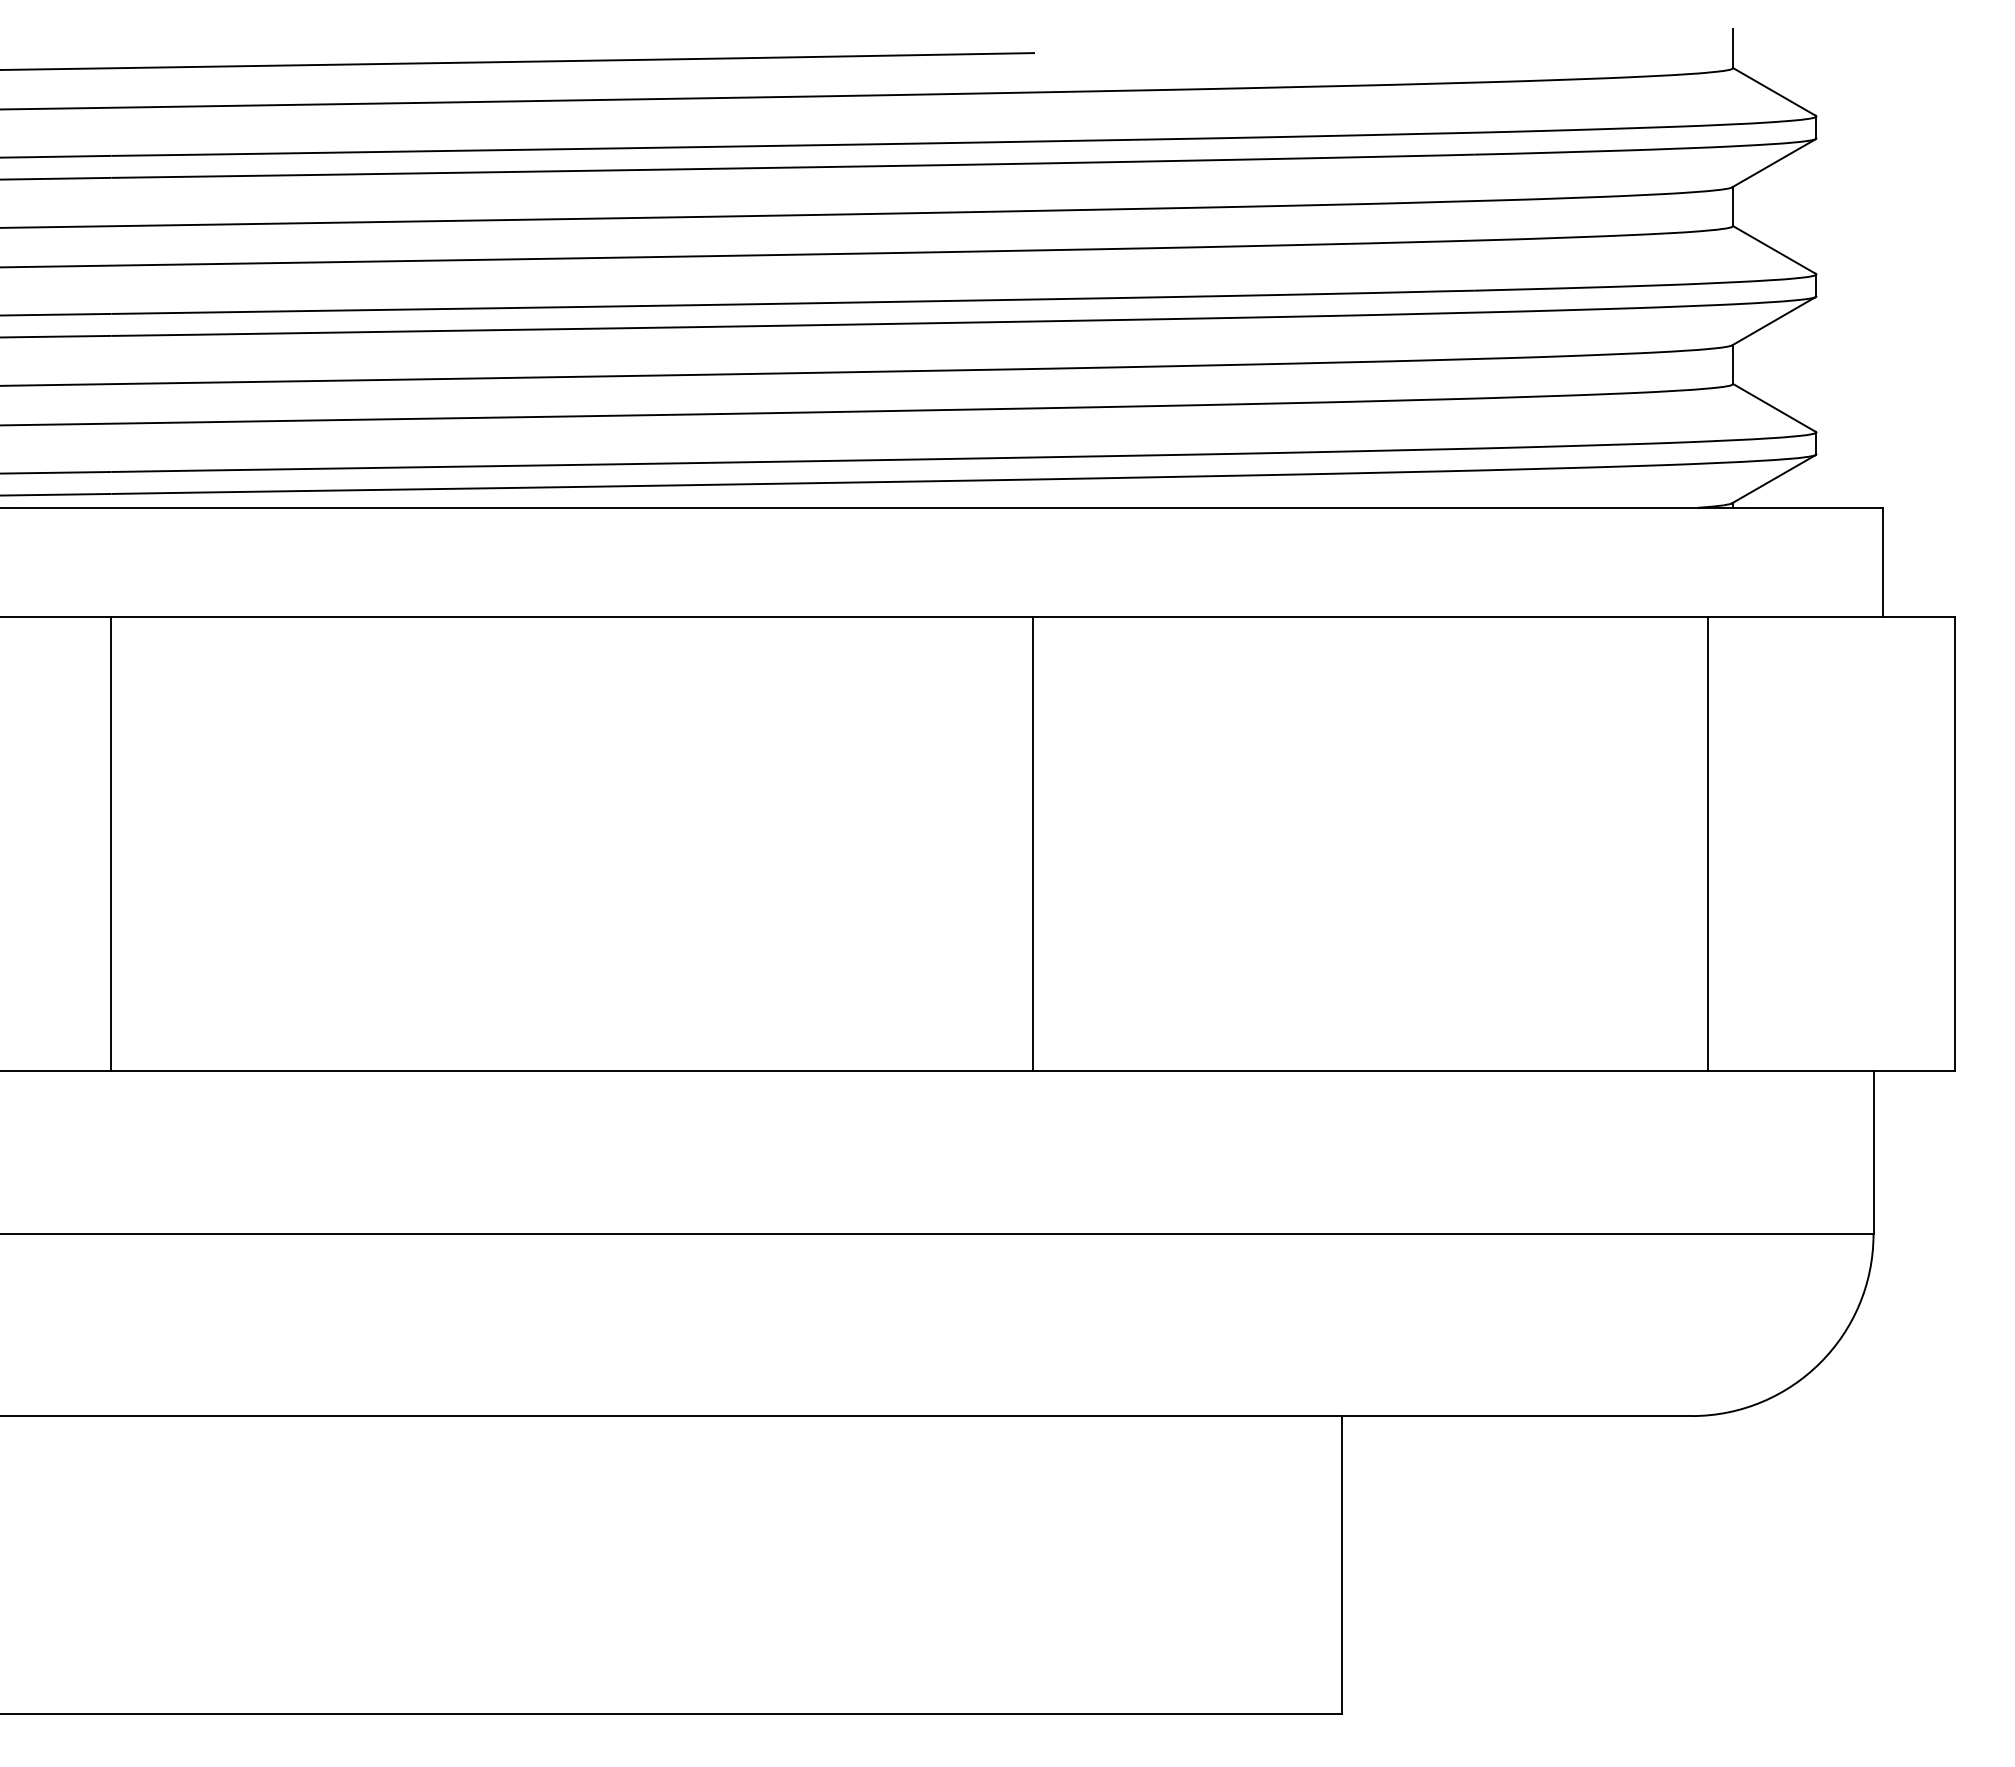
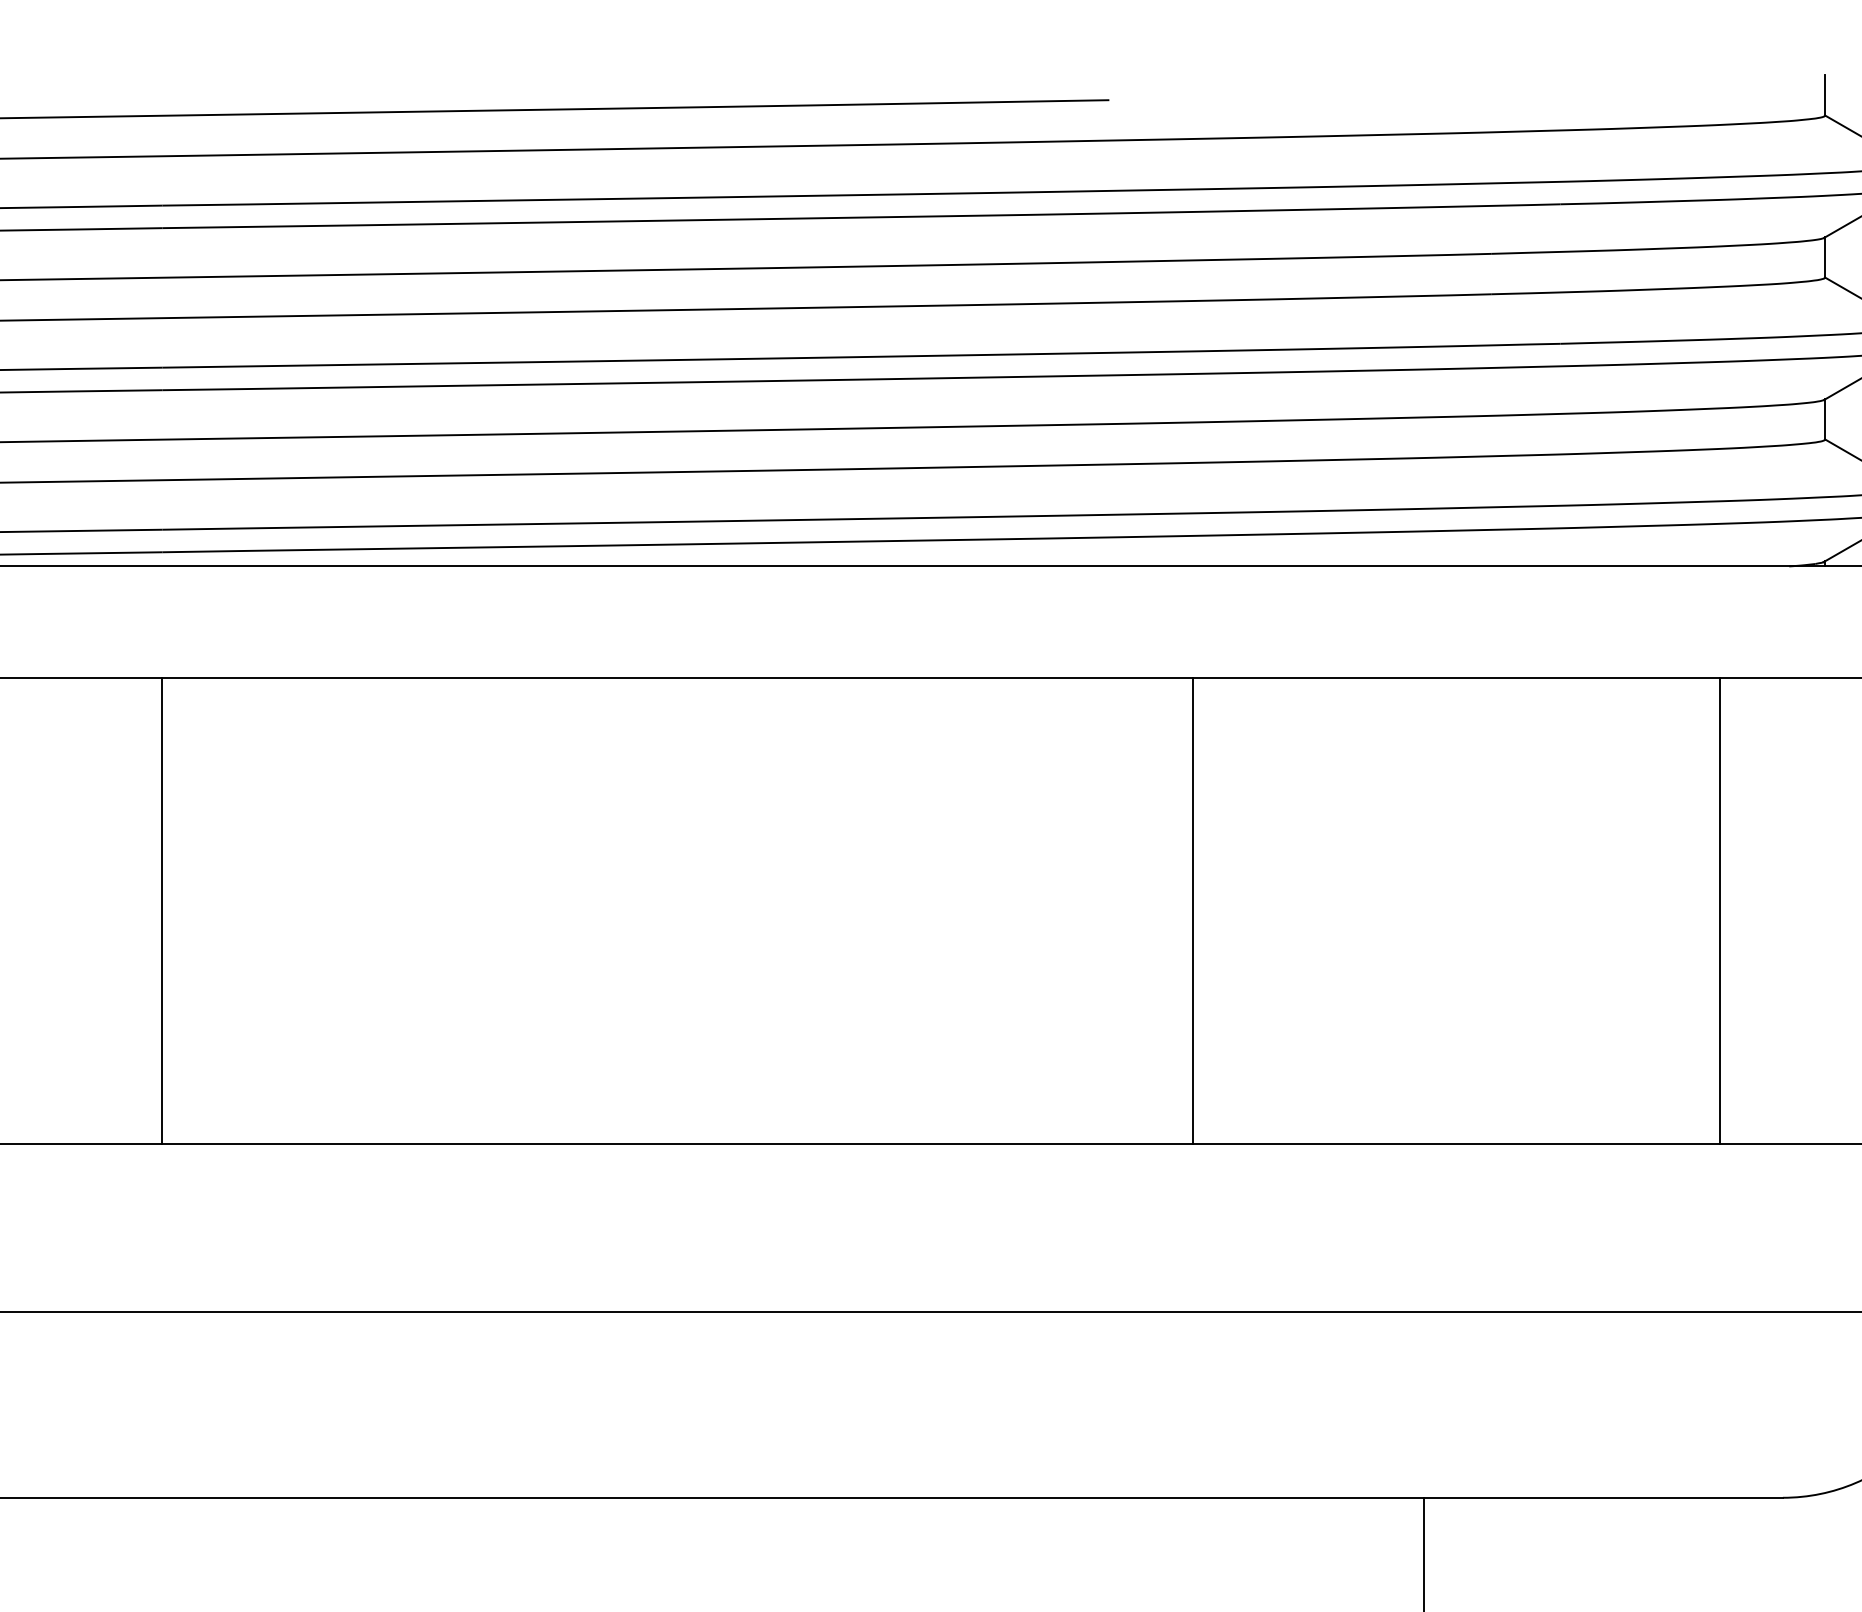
line: (1032, 843) -> (1192, 910), moved
line: (1707, 843) -> (1719, 910), moved

